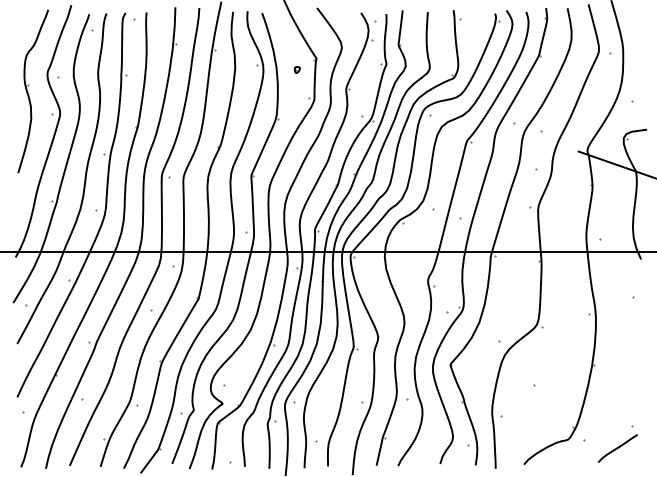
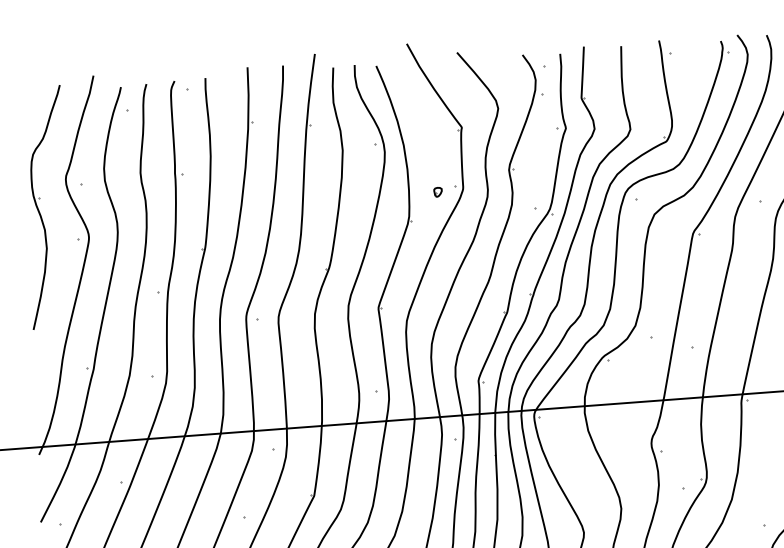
part: (296, 69) -> (436, 191), moved

